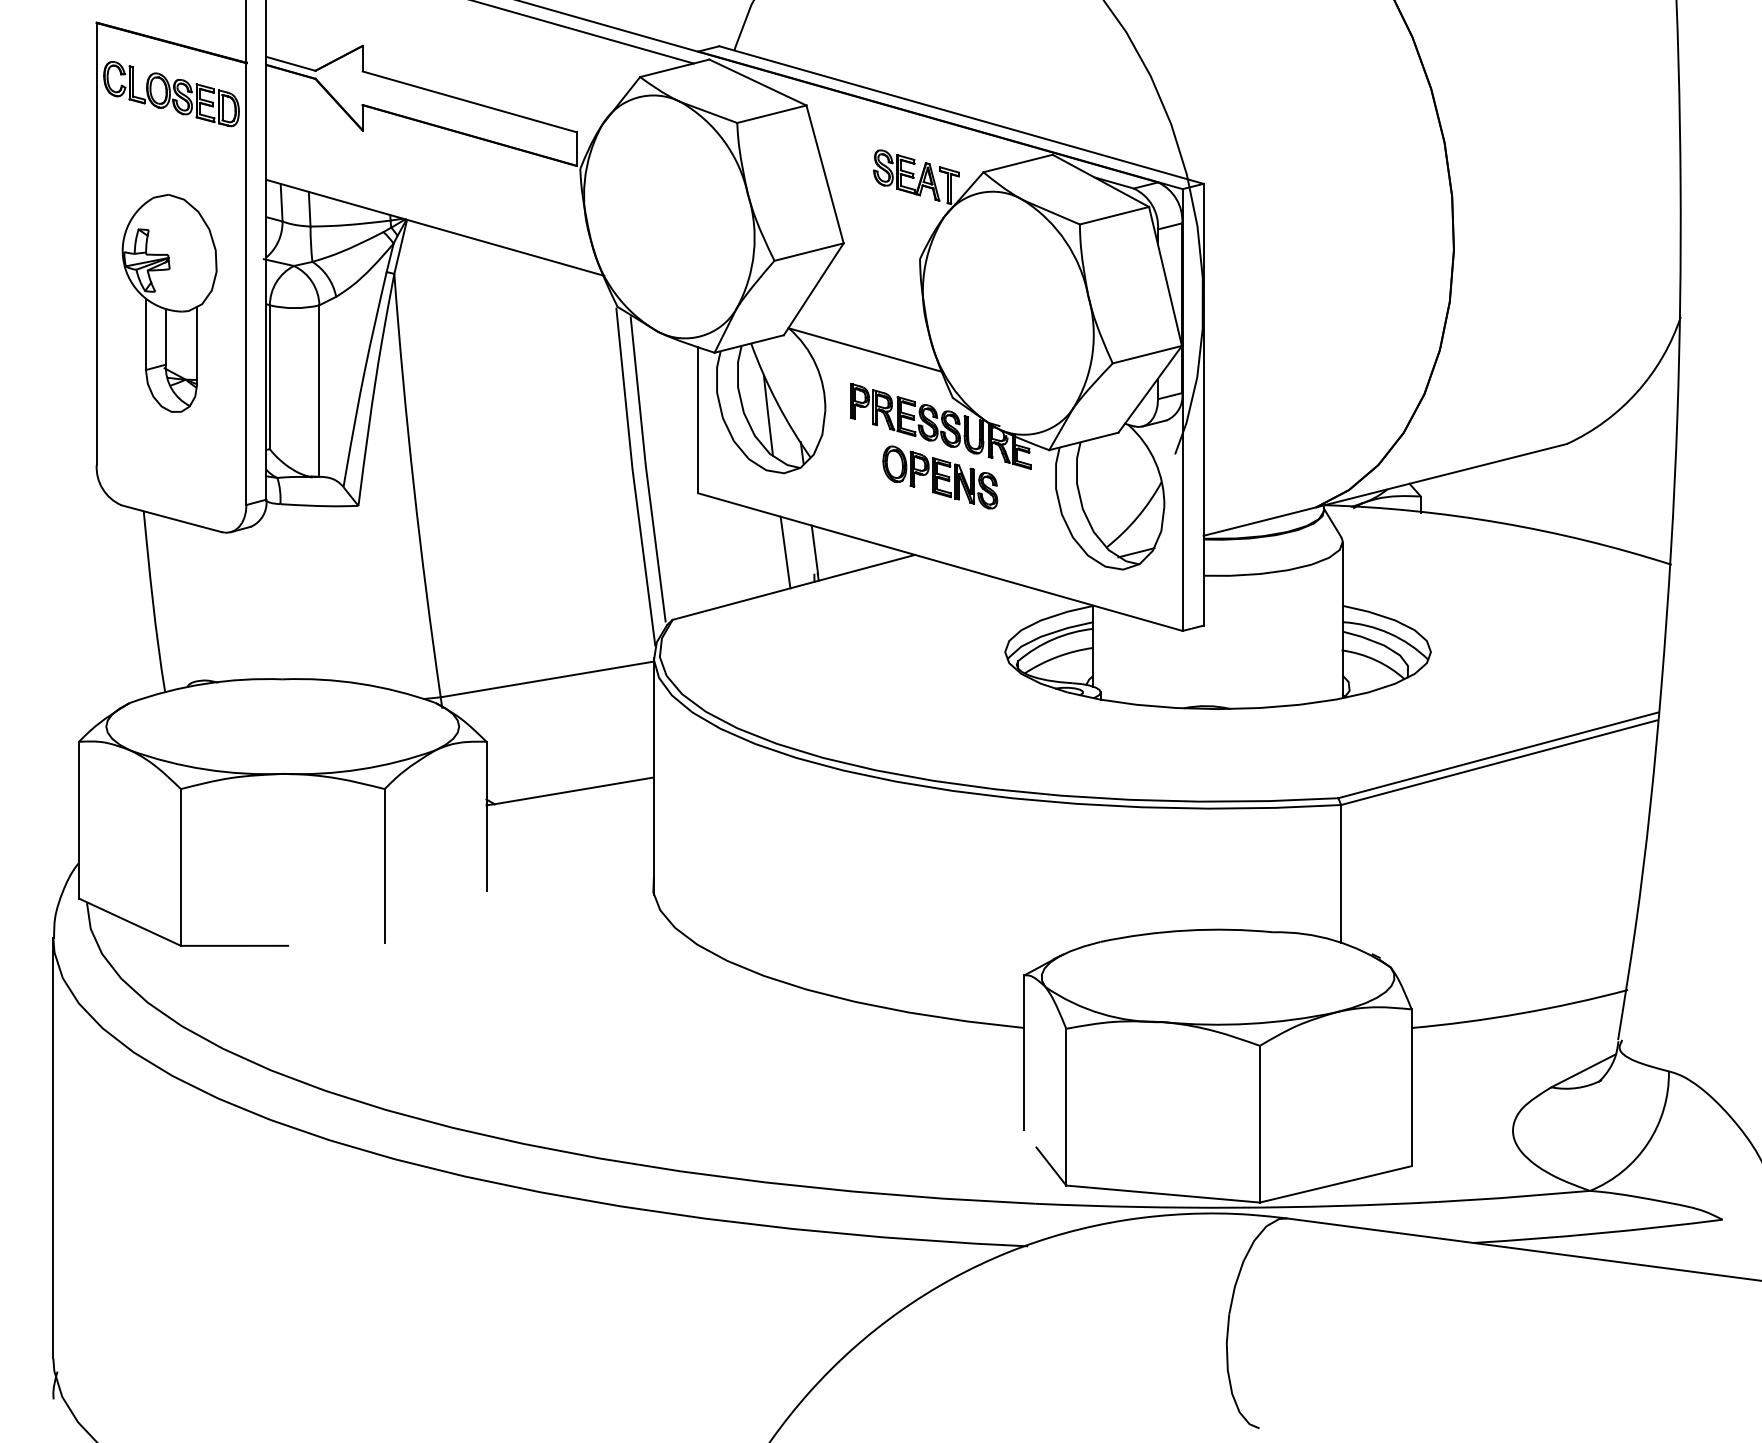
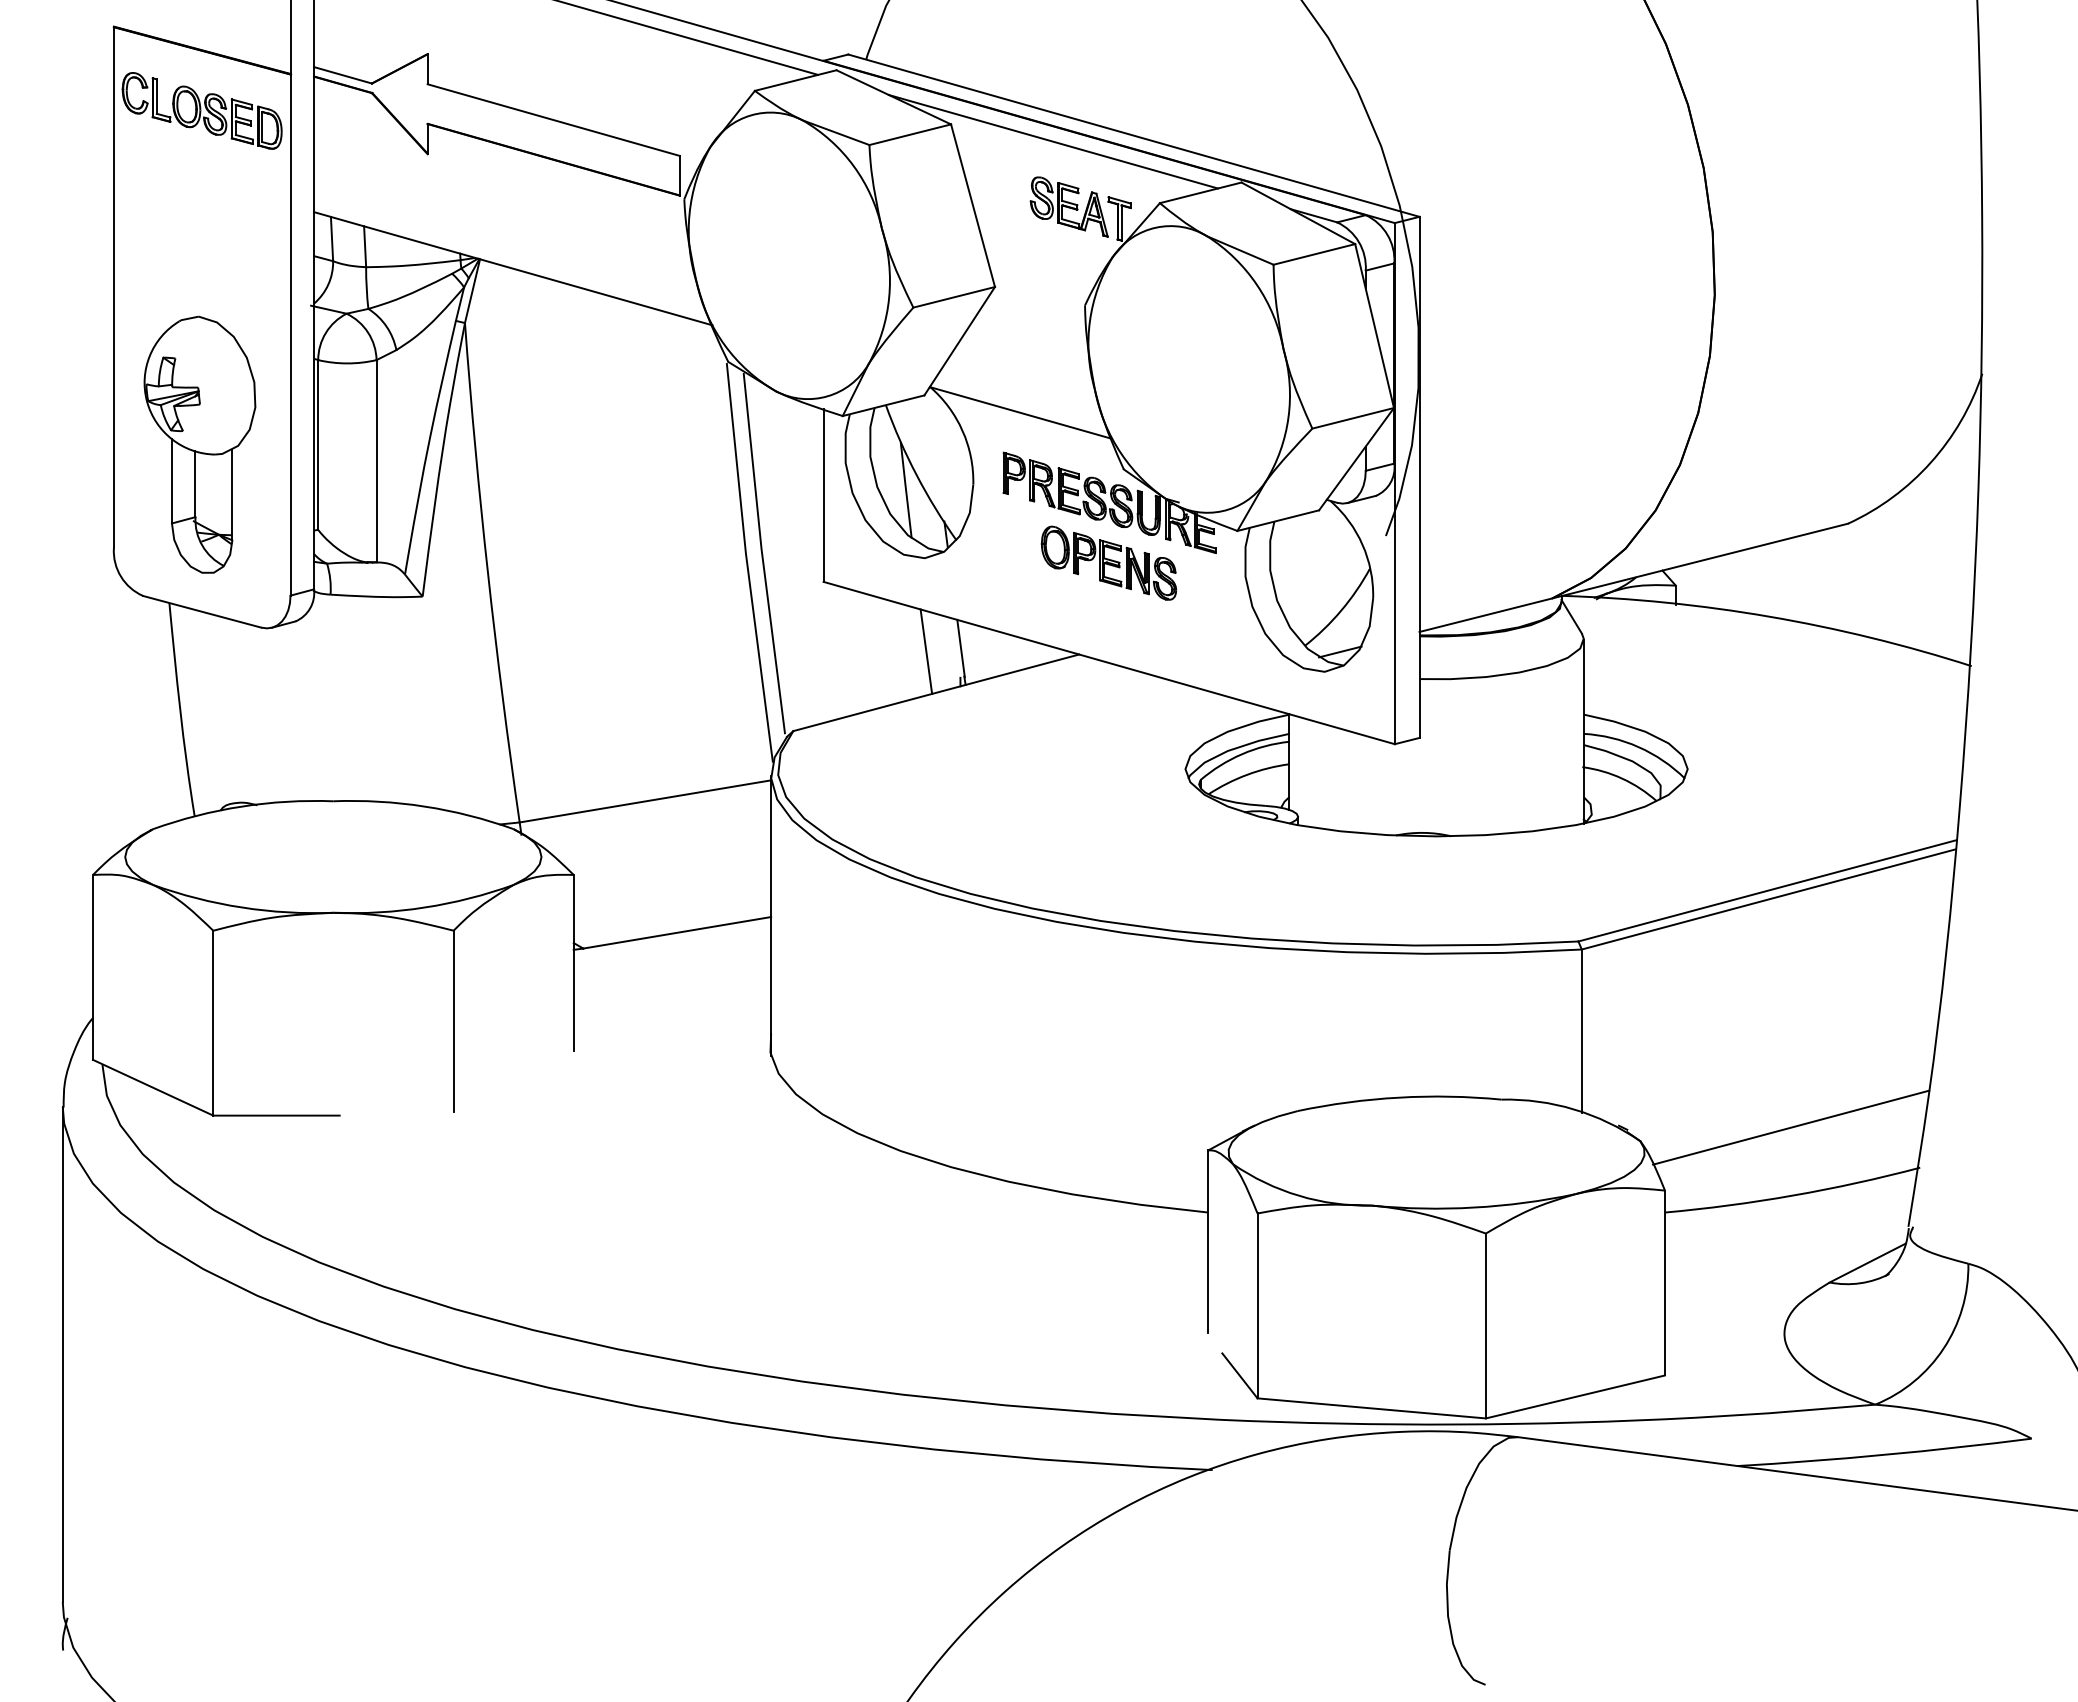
line: (892, 119) -> (1052, 141), added
part: (169, 303) -> (199, 444), moved
line: (1518, 955) -> (1791, 1127), added

